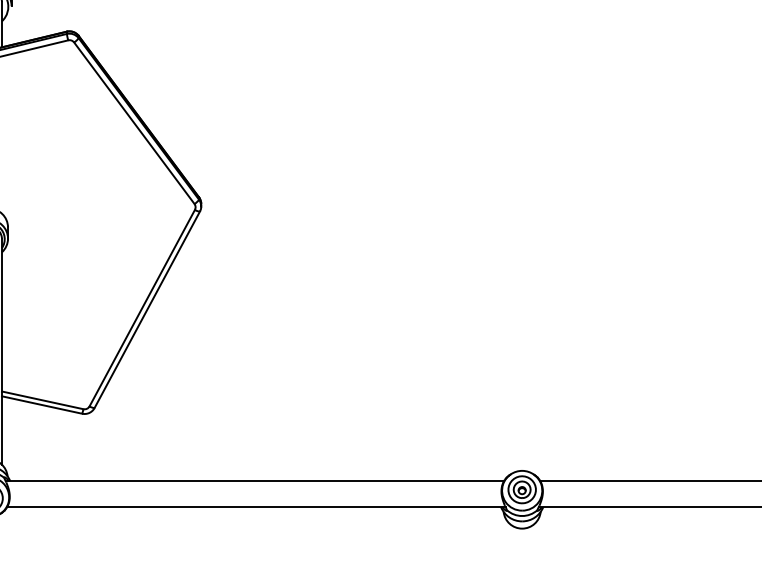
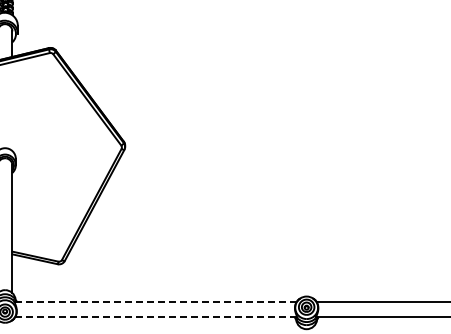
line: (254, 481) -> (155, 302), solid -> dashed
line: (256, 506) -> (156, 316), solid -> dashed

